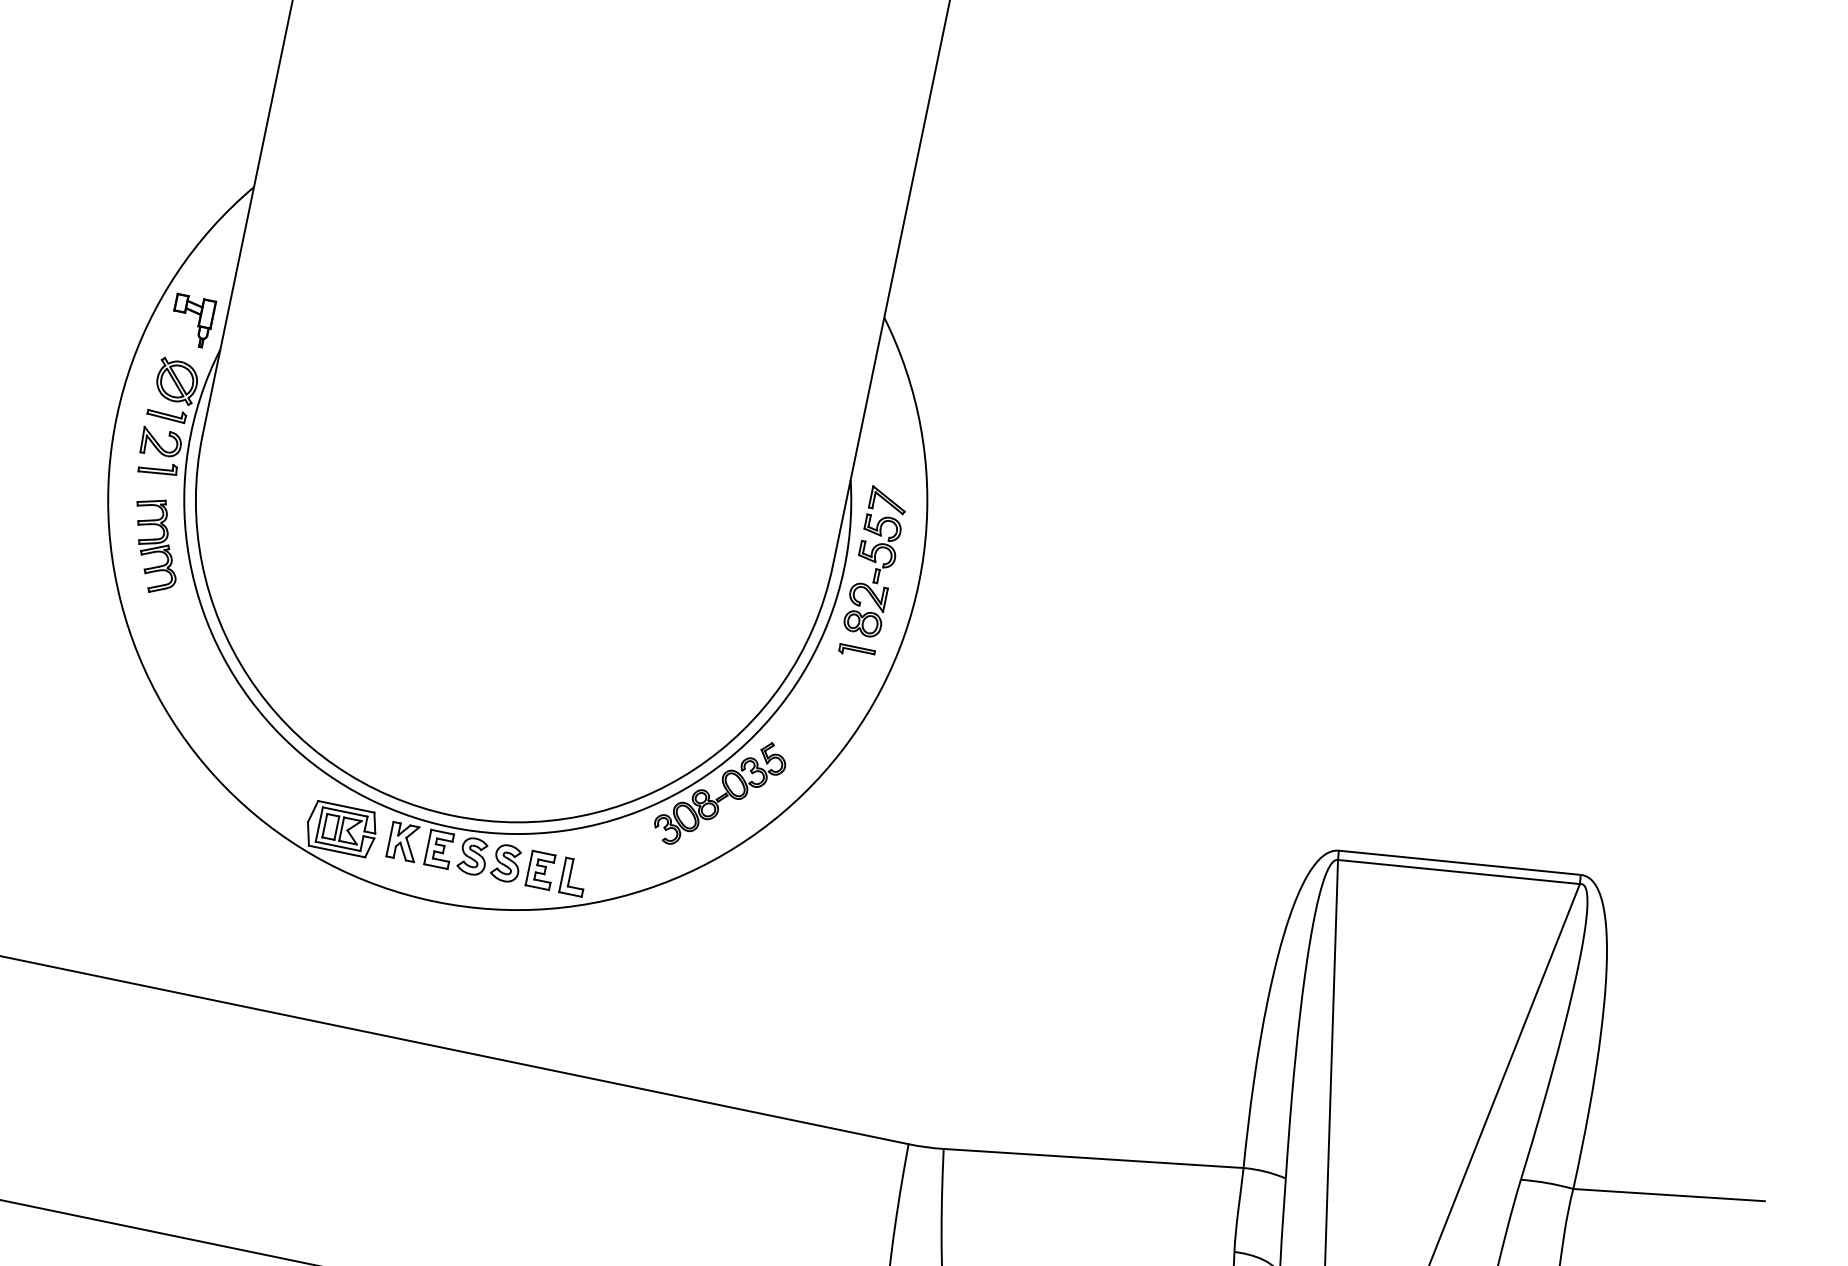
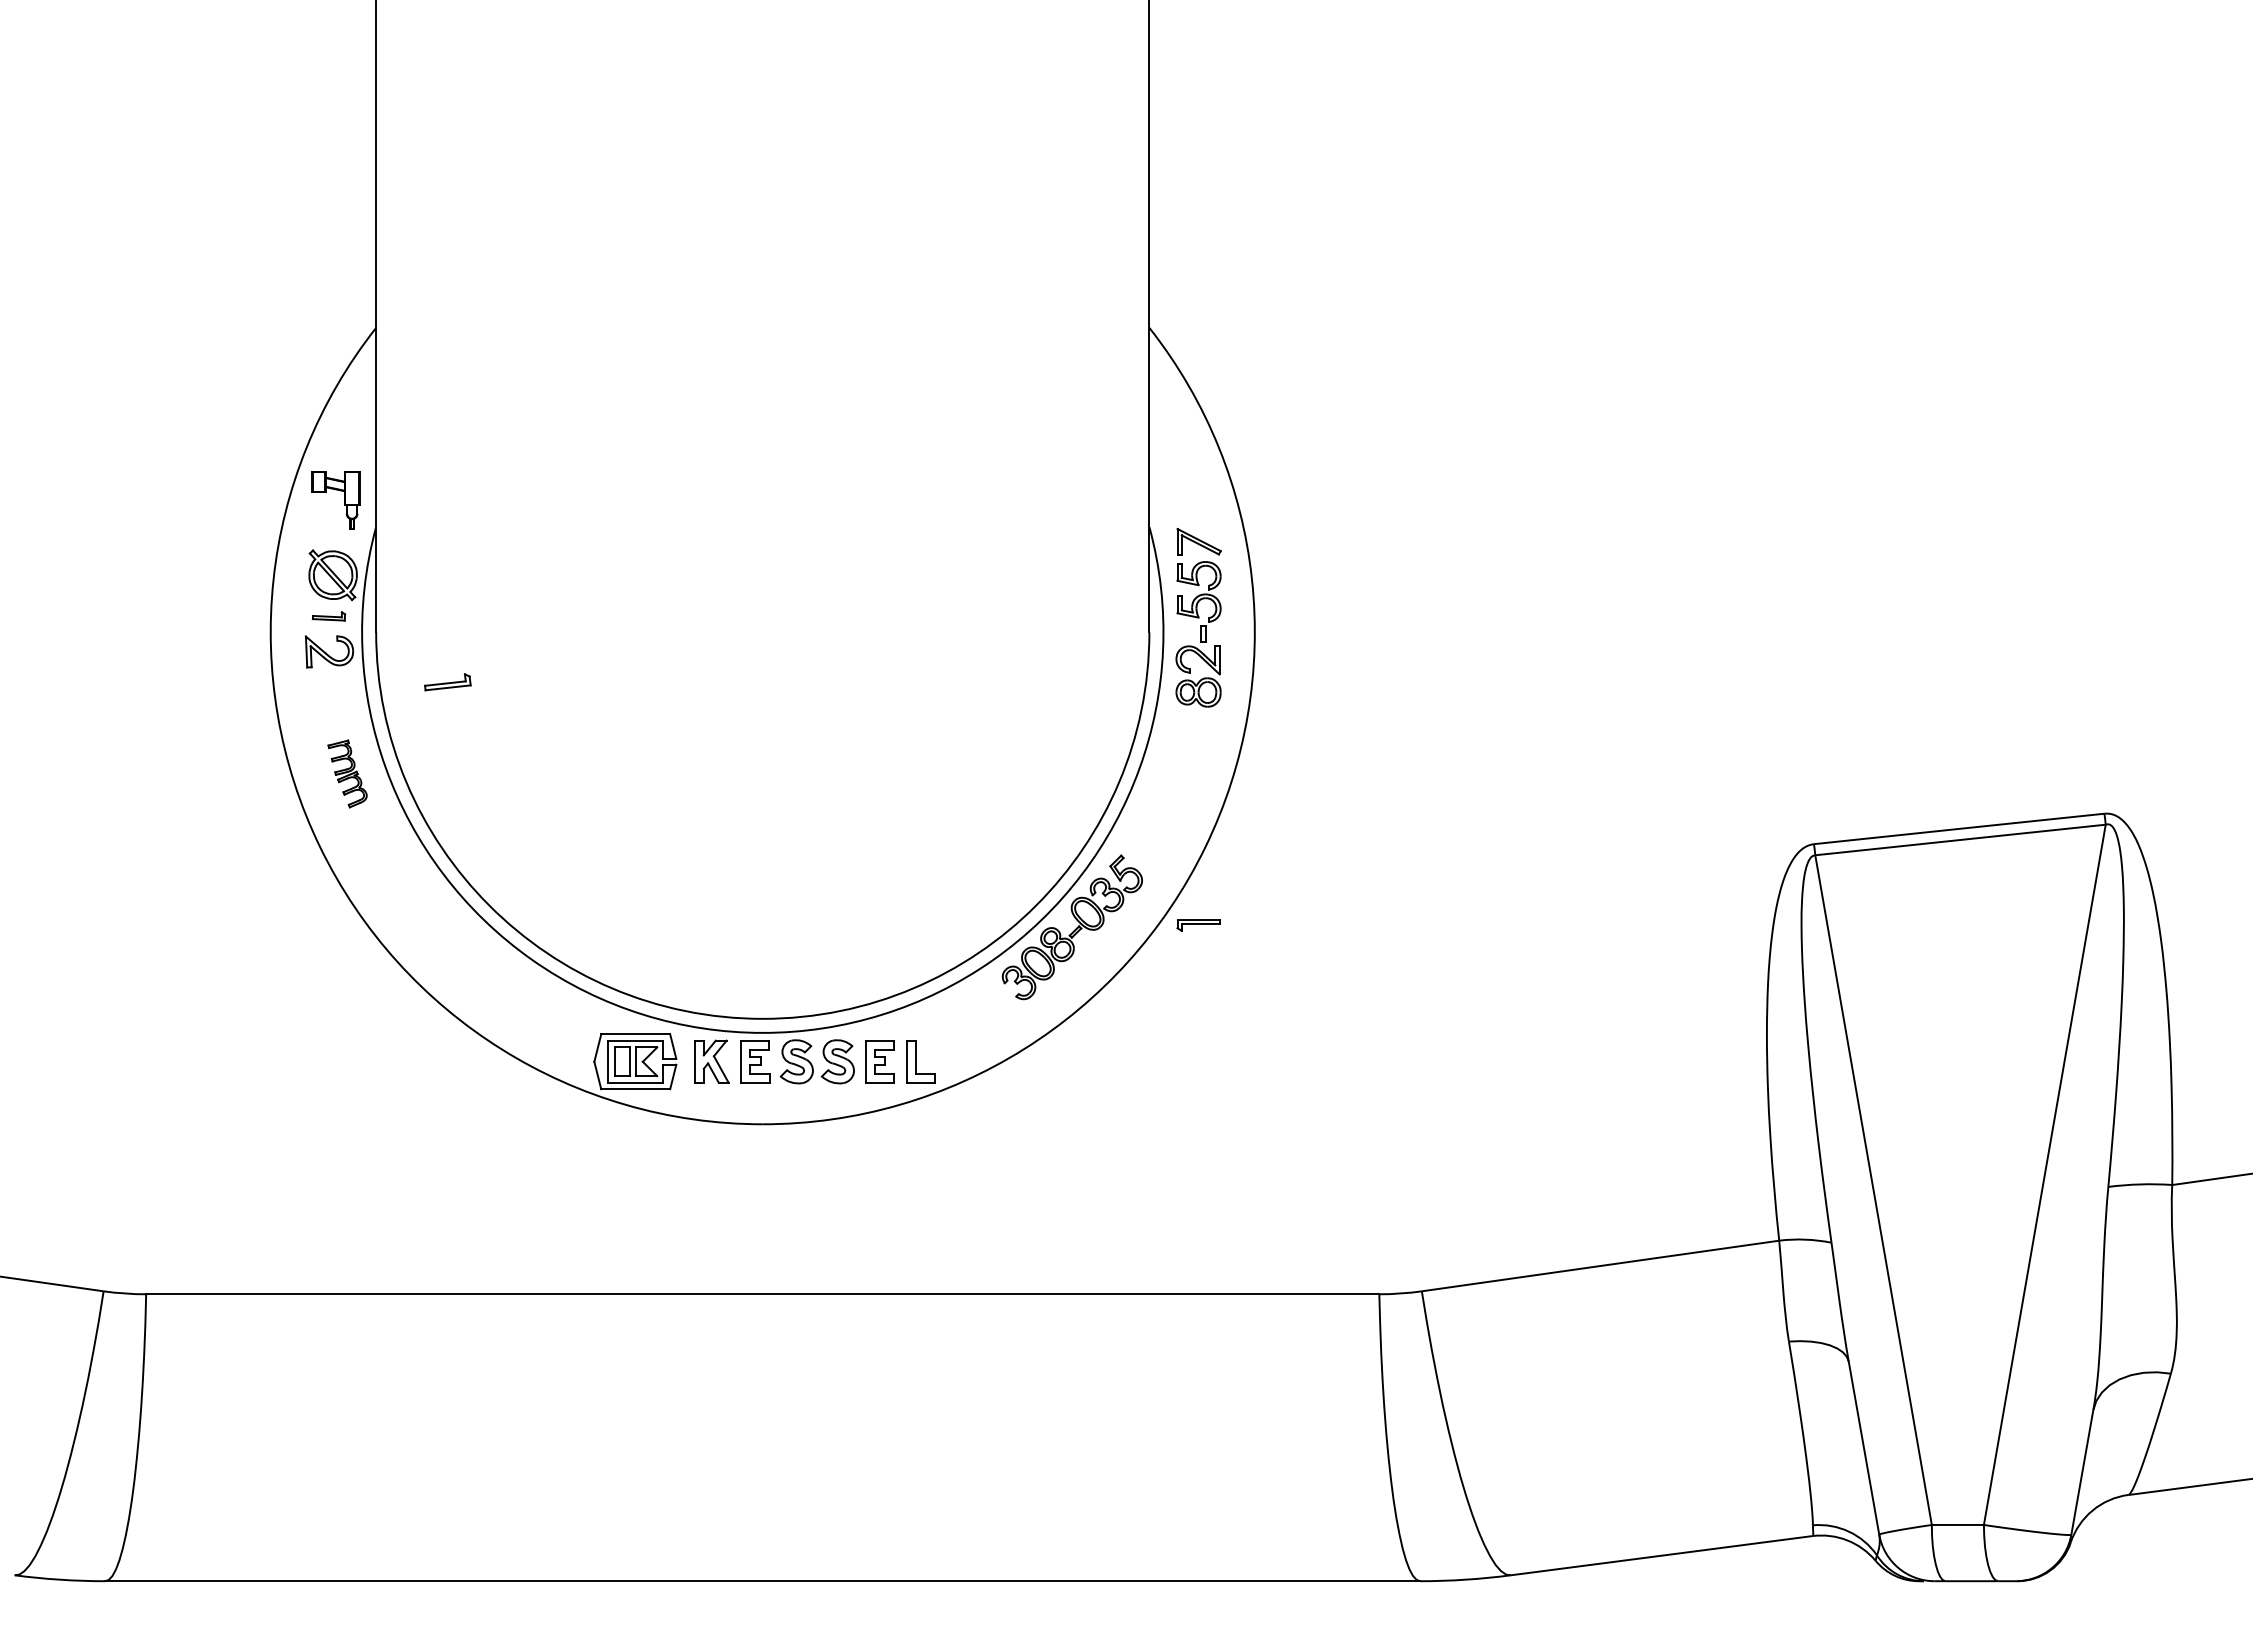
part: (166, 414) -> (328, 616), size x0.7
part: (157, 468) -> (447, 682), moved
part: (155, 545) -> (347, 773), size x0.6
part: (856, 651) -> (1198, 925), moved

